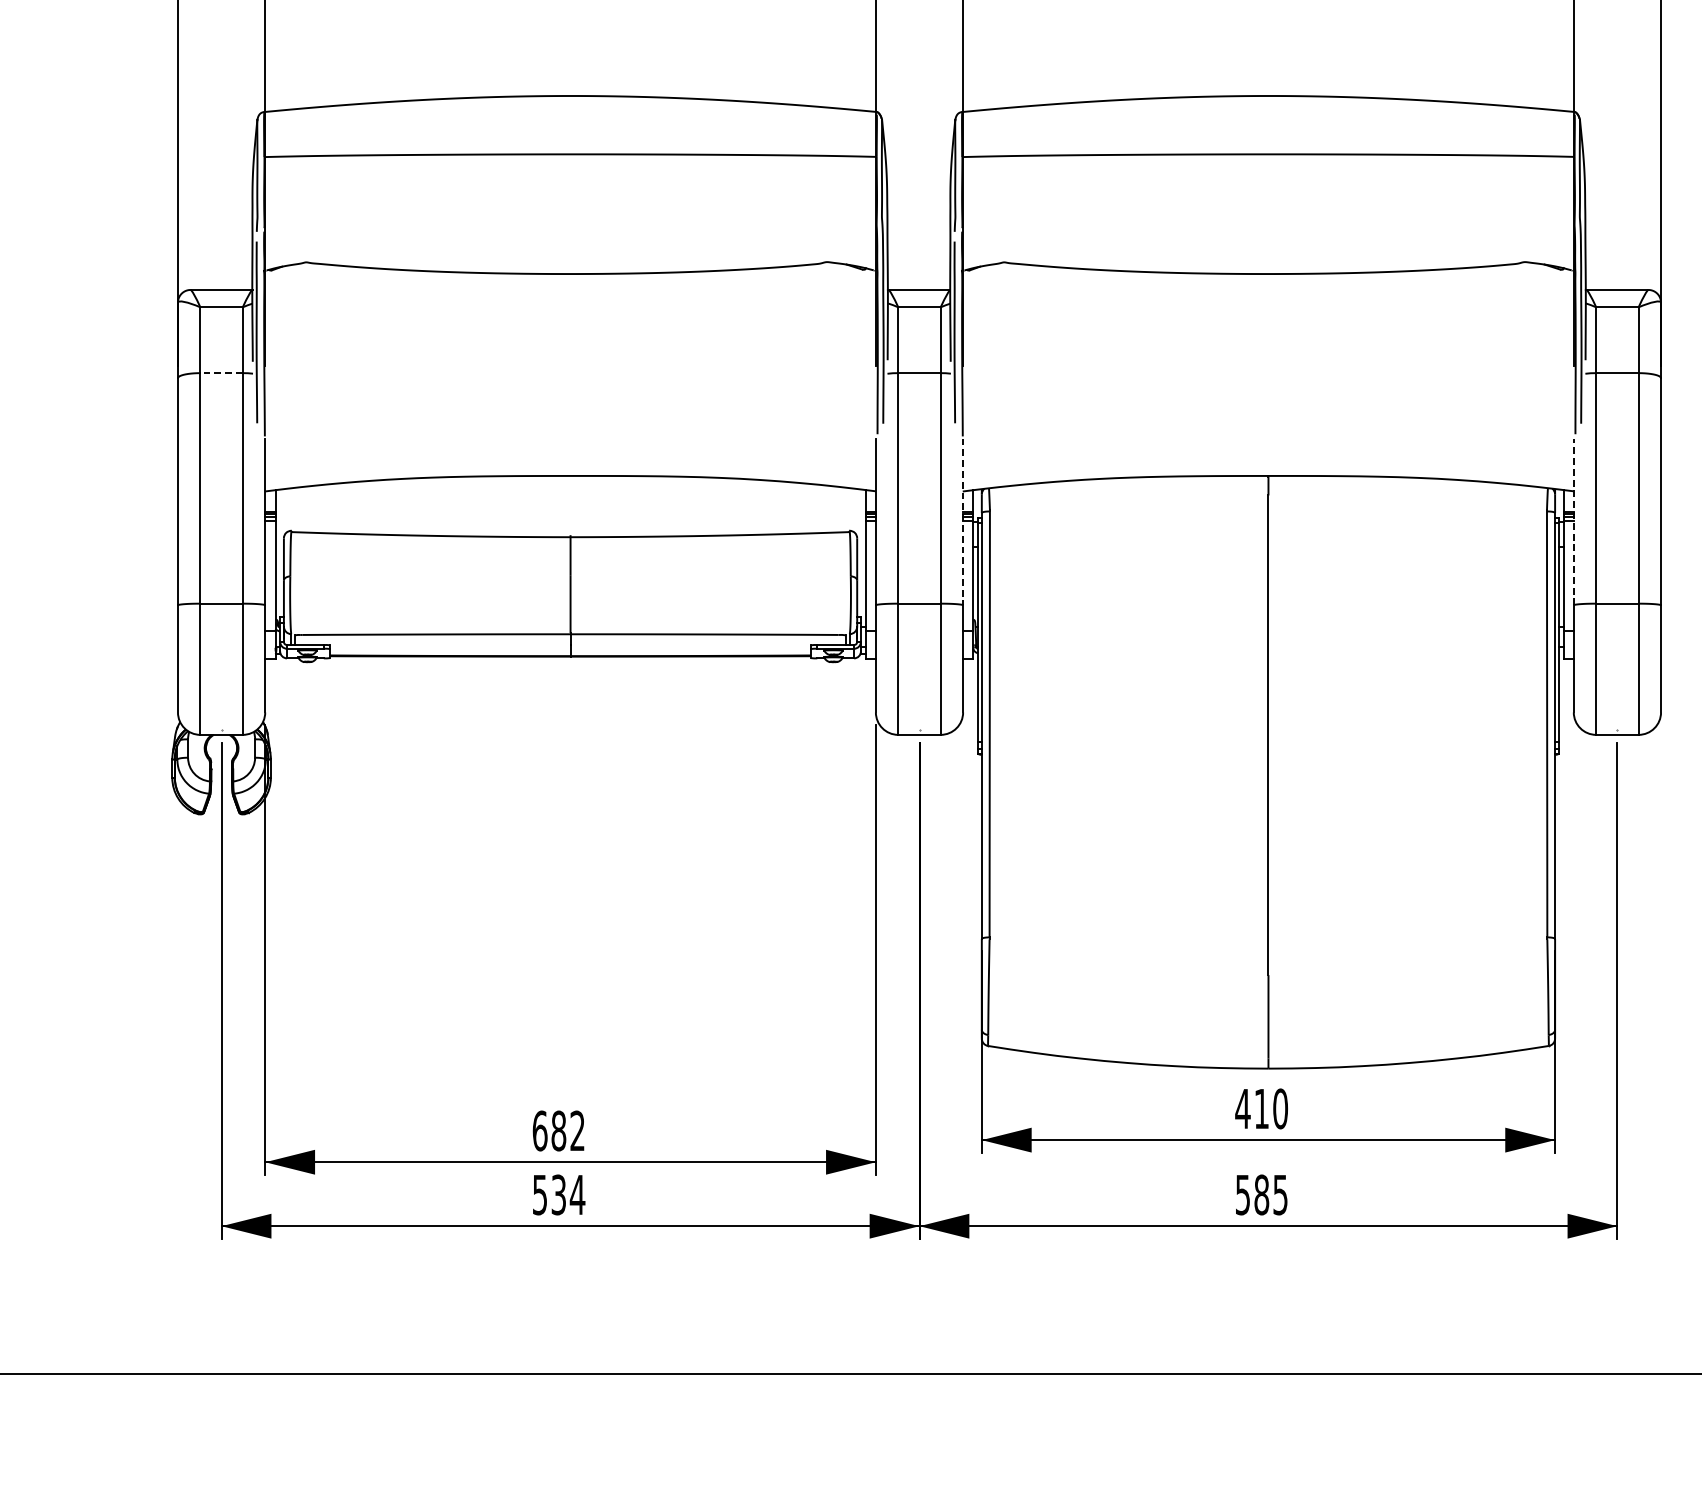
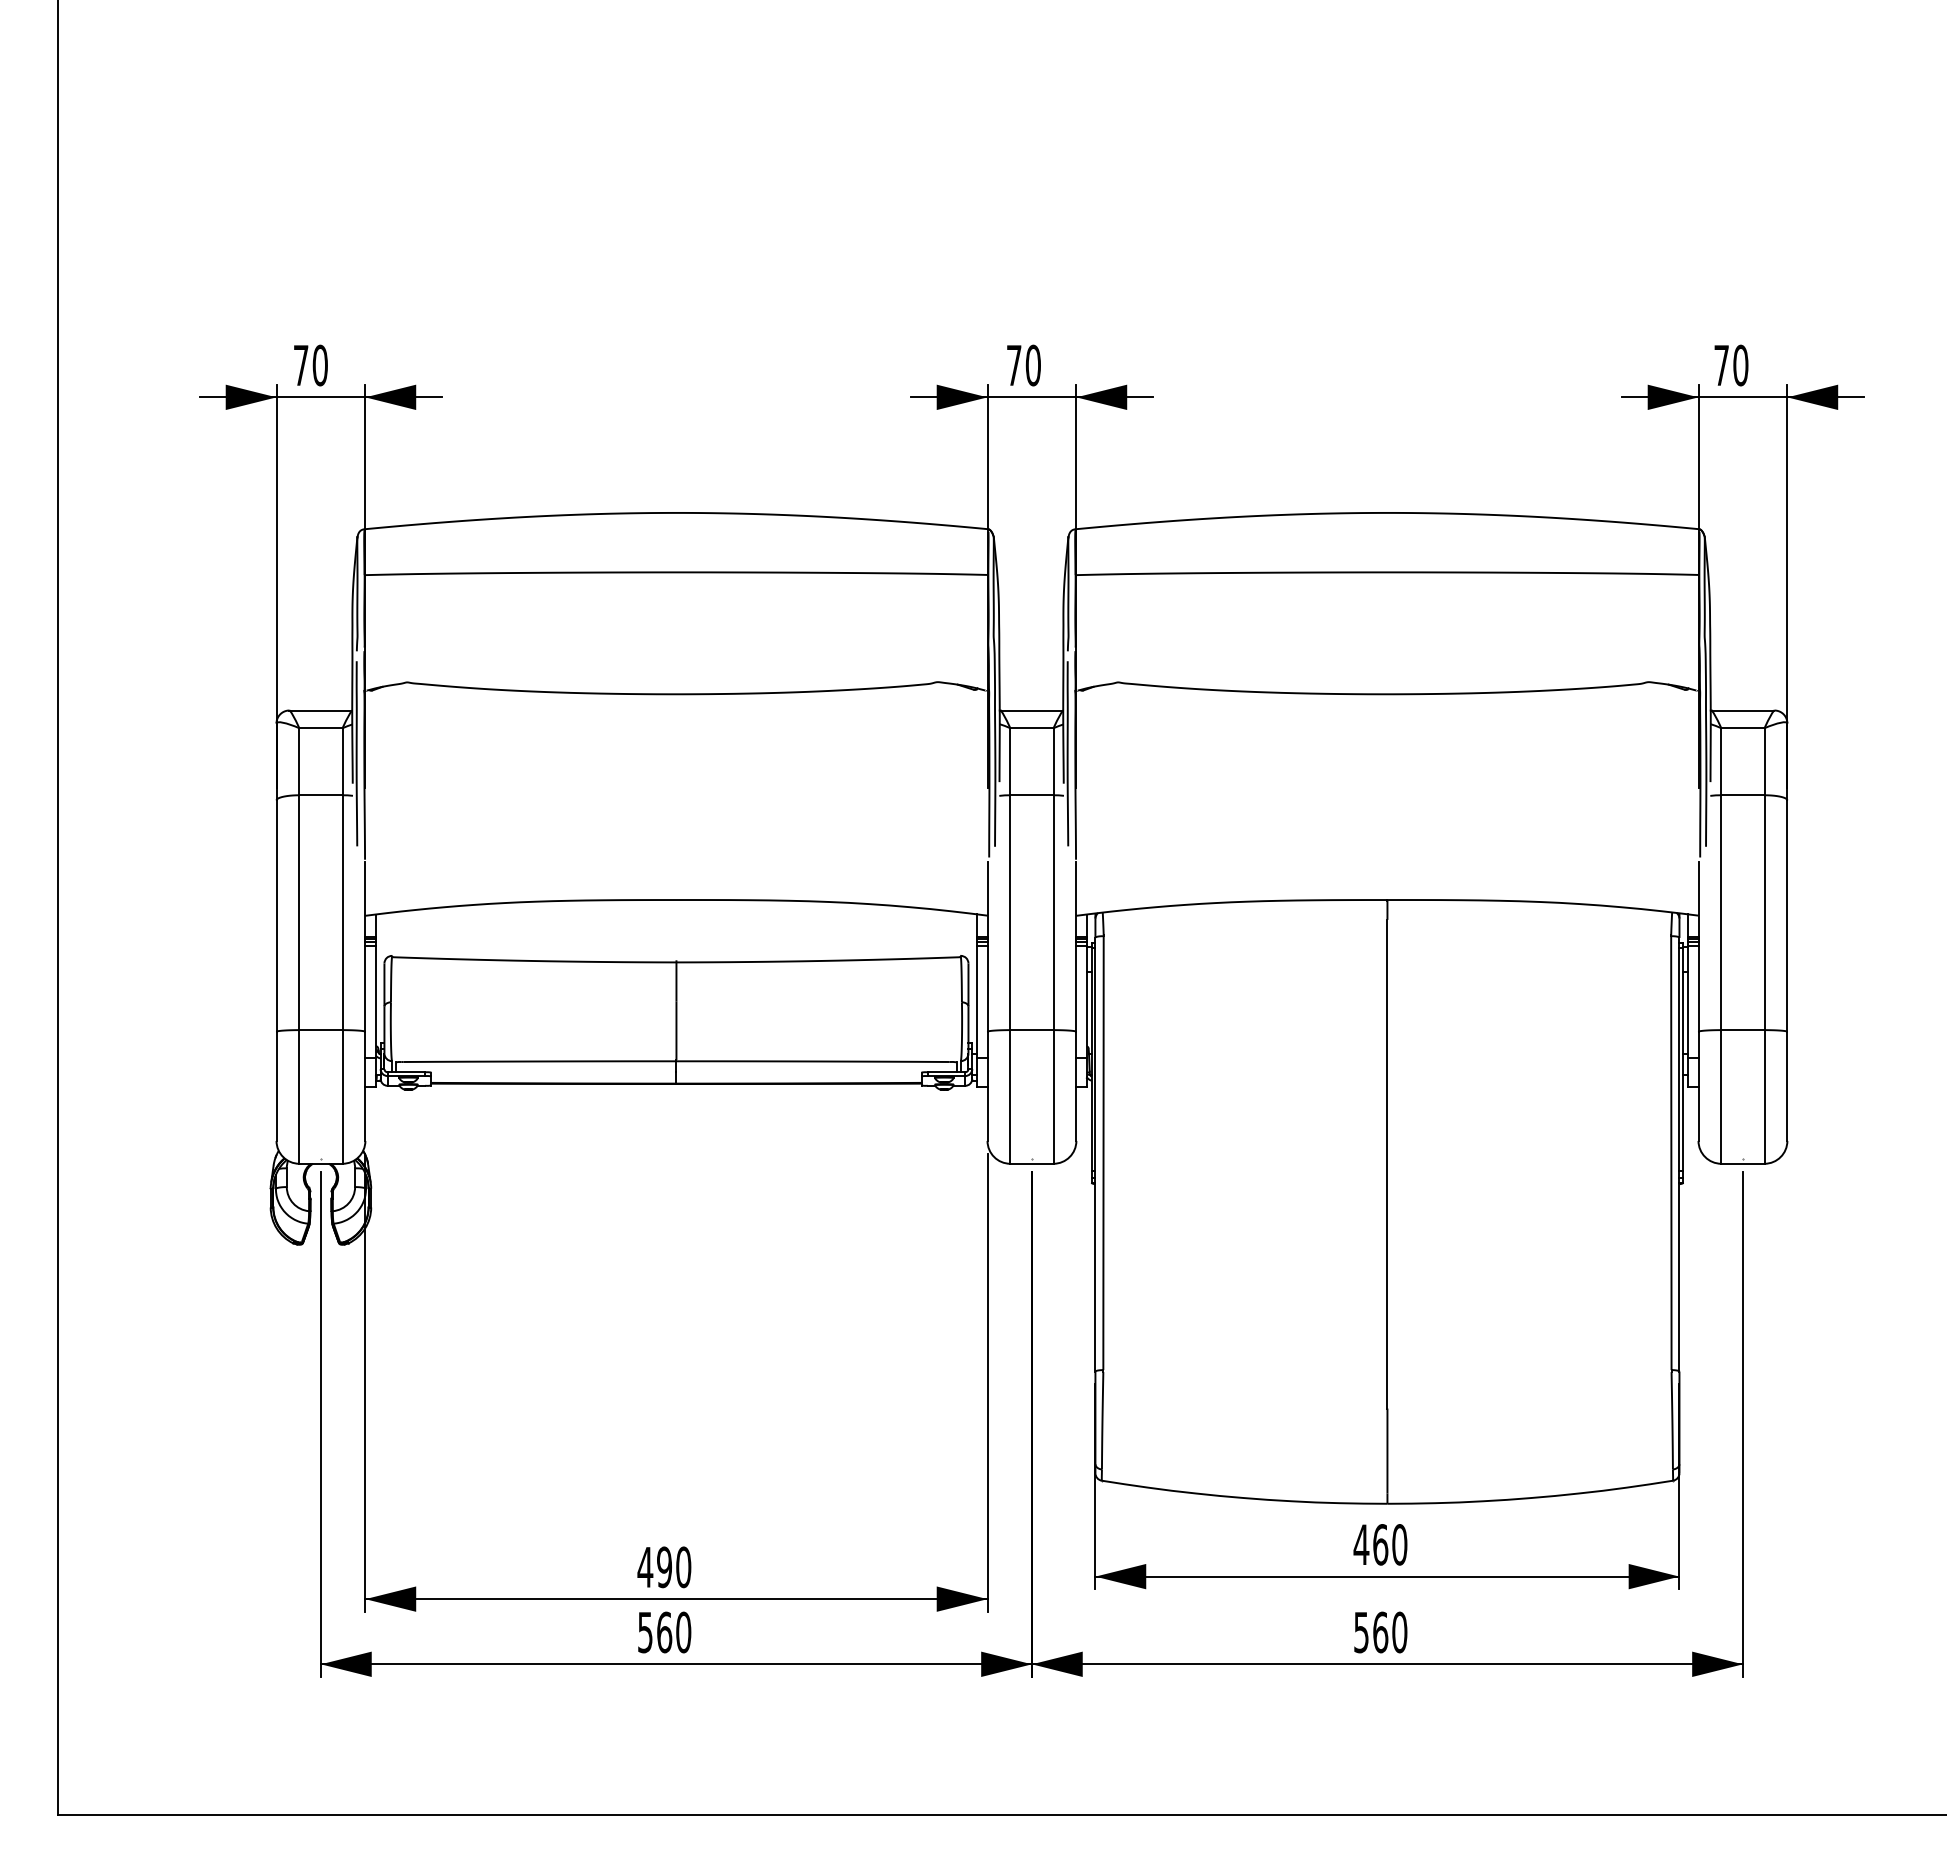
line: (221, 373) -> (320, 795), dashed -> solid
line: (963, 521) -> (1076, 946), dashed -> solid
line: (1573, 521) -> (1698, 946), dashed -> solid
text: (1261, 1108) -> (1380, 1544), 410 -> 460
text: (558, 1131) -> (664, 1567), 682 -> 490
text: (568, 1194) -> (674, 1632), 534 -> 560
text: (1271, 1194) -> (1390, 1632), 585 -> 560

